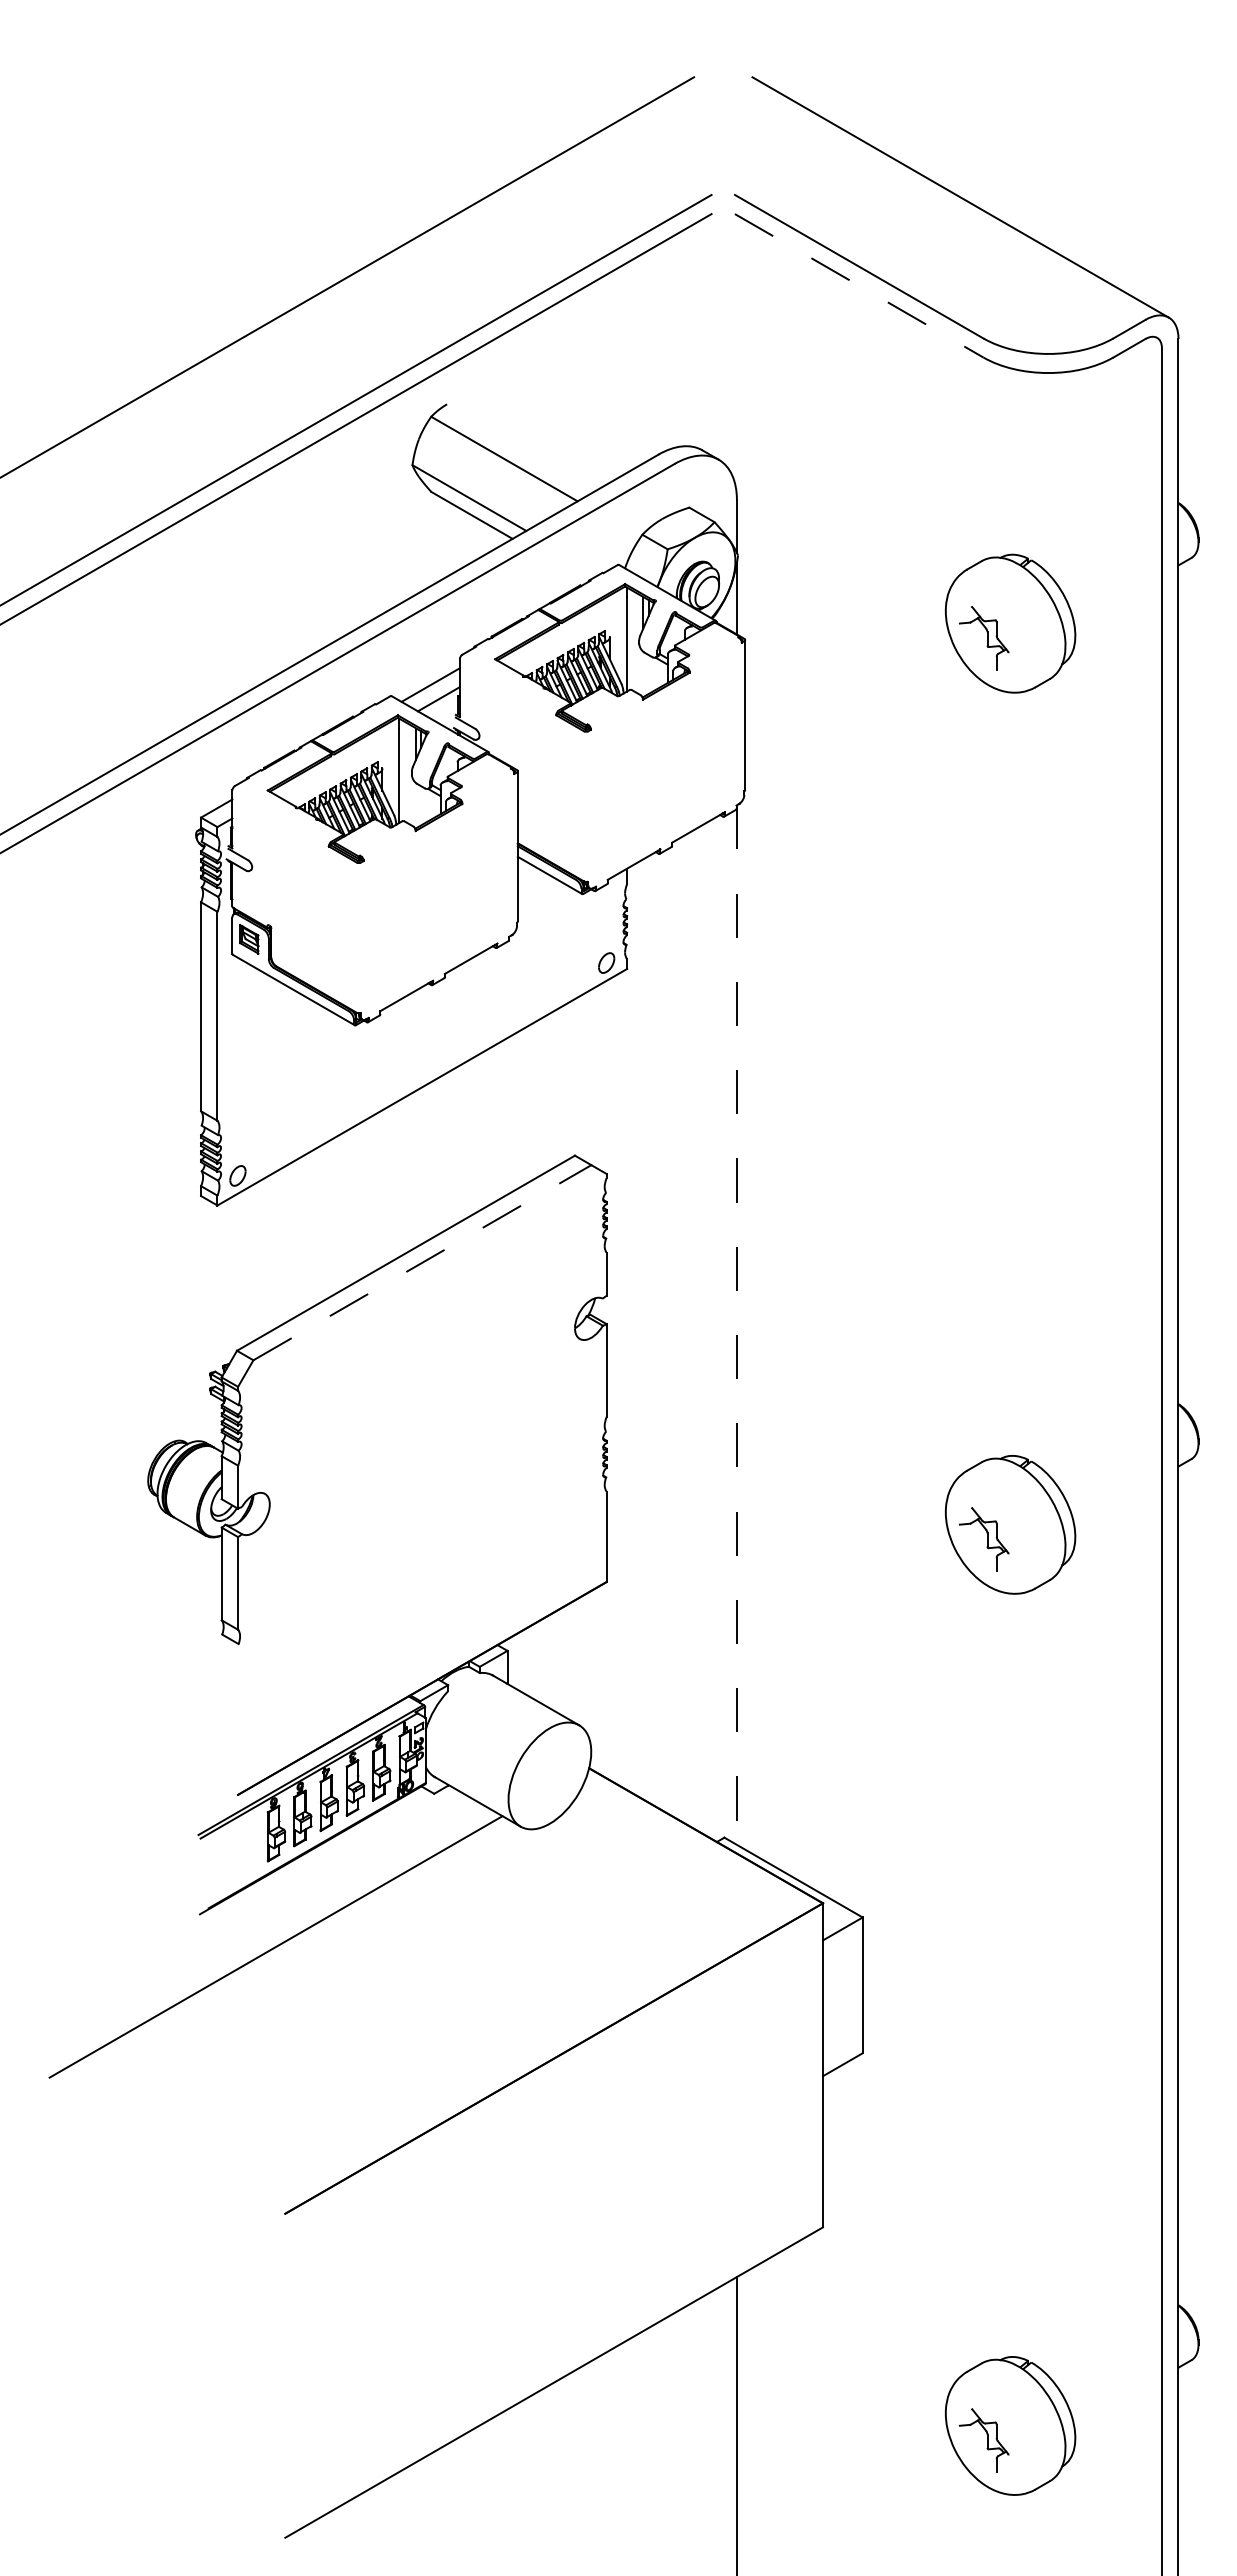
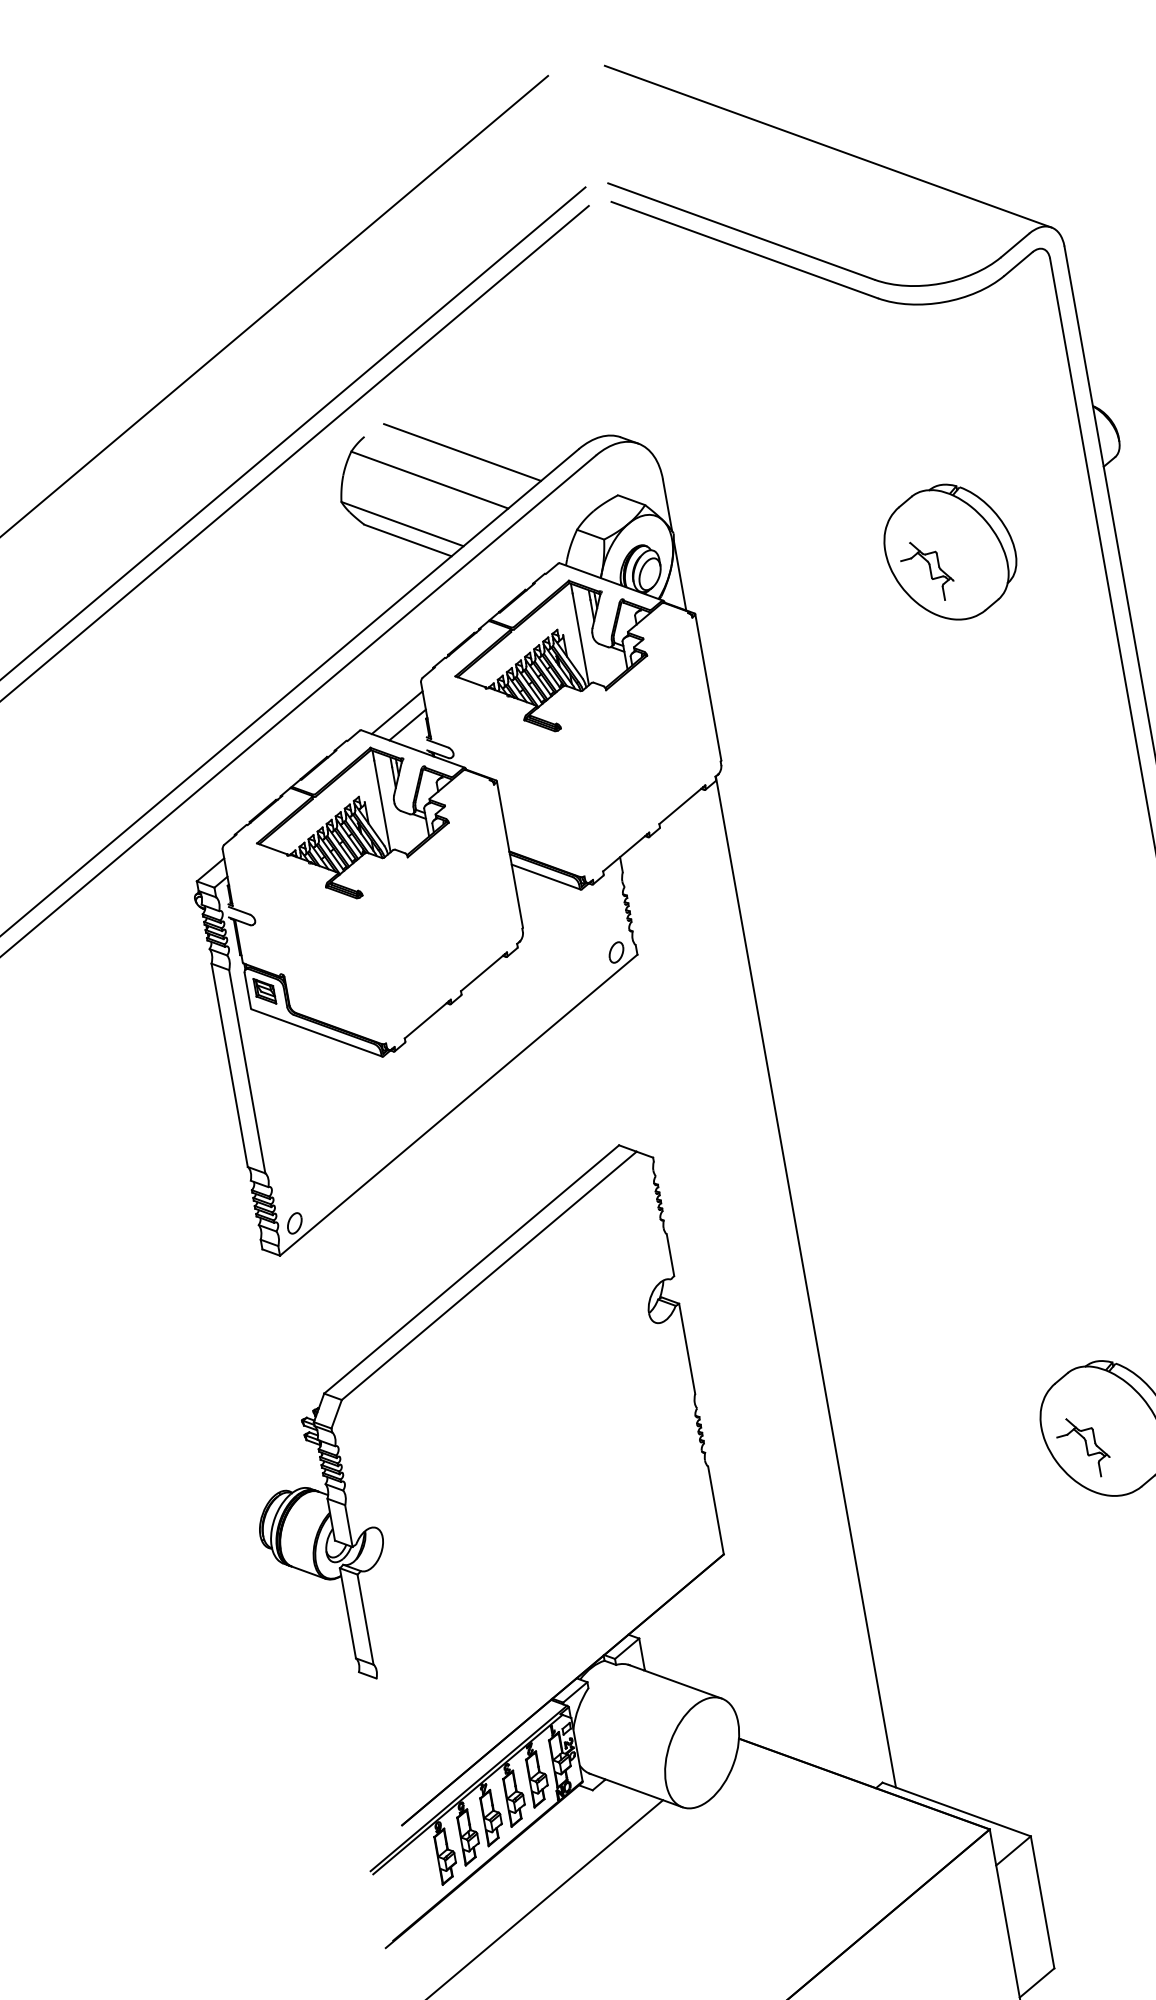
line: (859, 286) -> (745, 250), dashed -> solid
line: (541, 437) -> (462, 452), added
line: (422, 1262) -> (489, 1275), dashed -> solid
line: (736, 1325) -> (805, 1282), dashed -> solid

